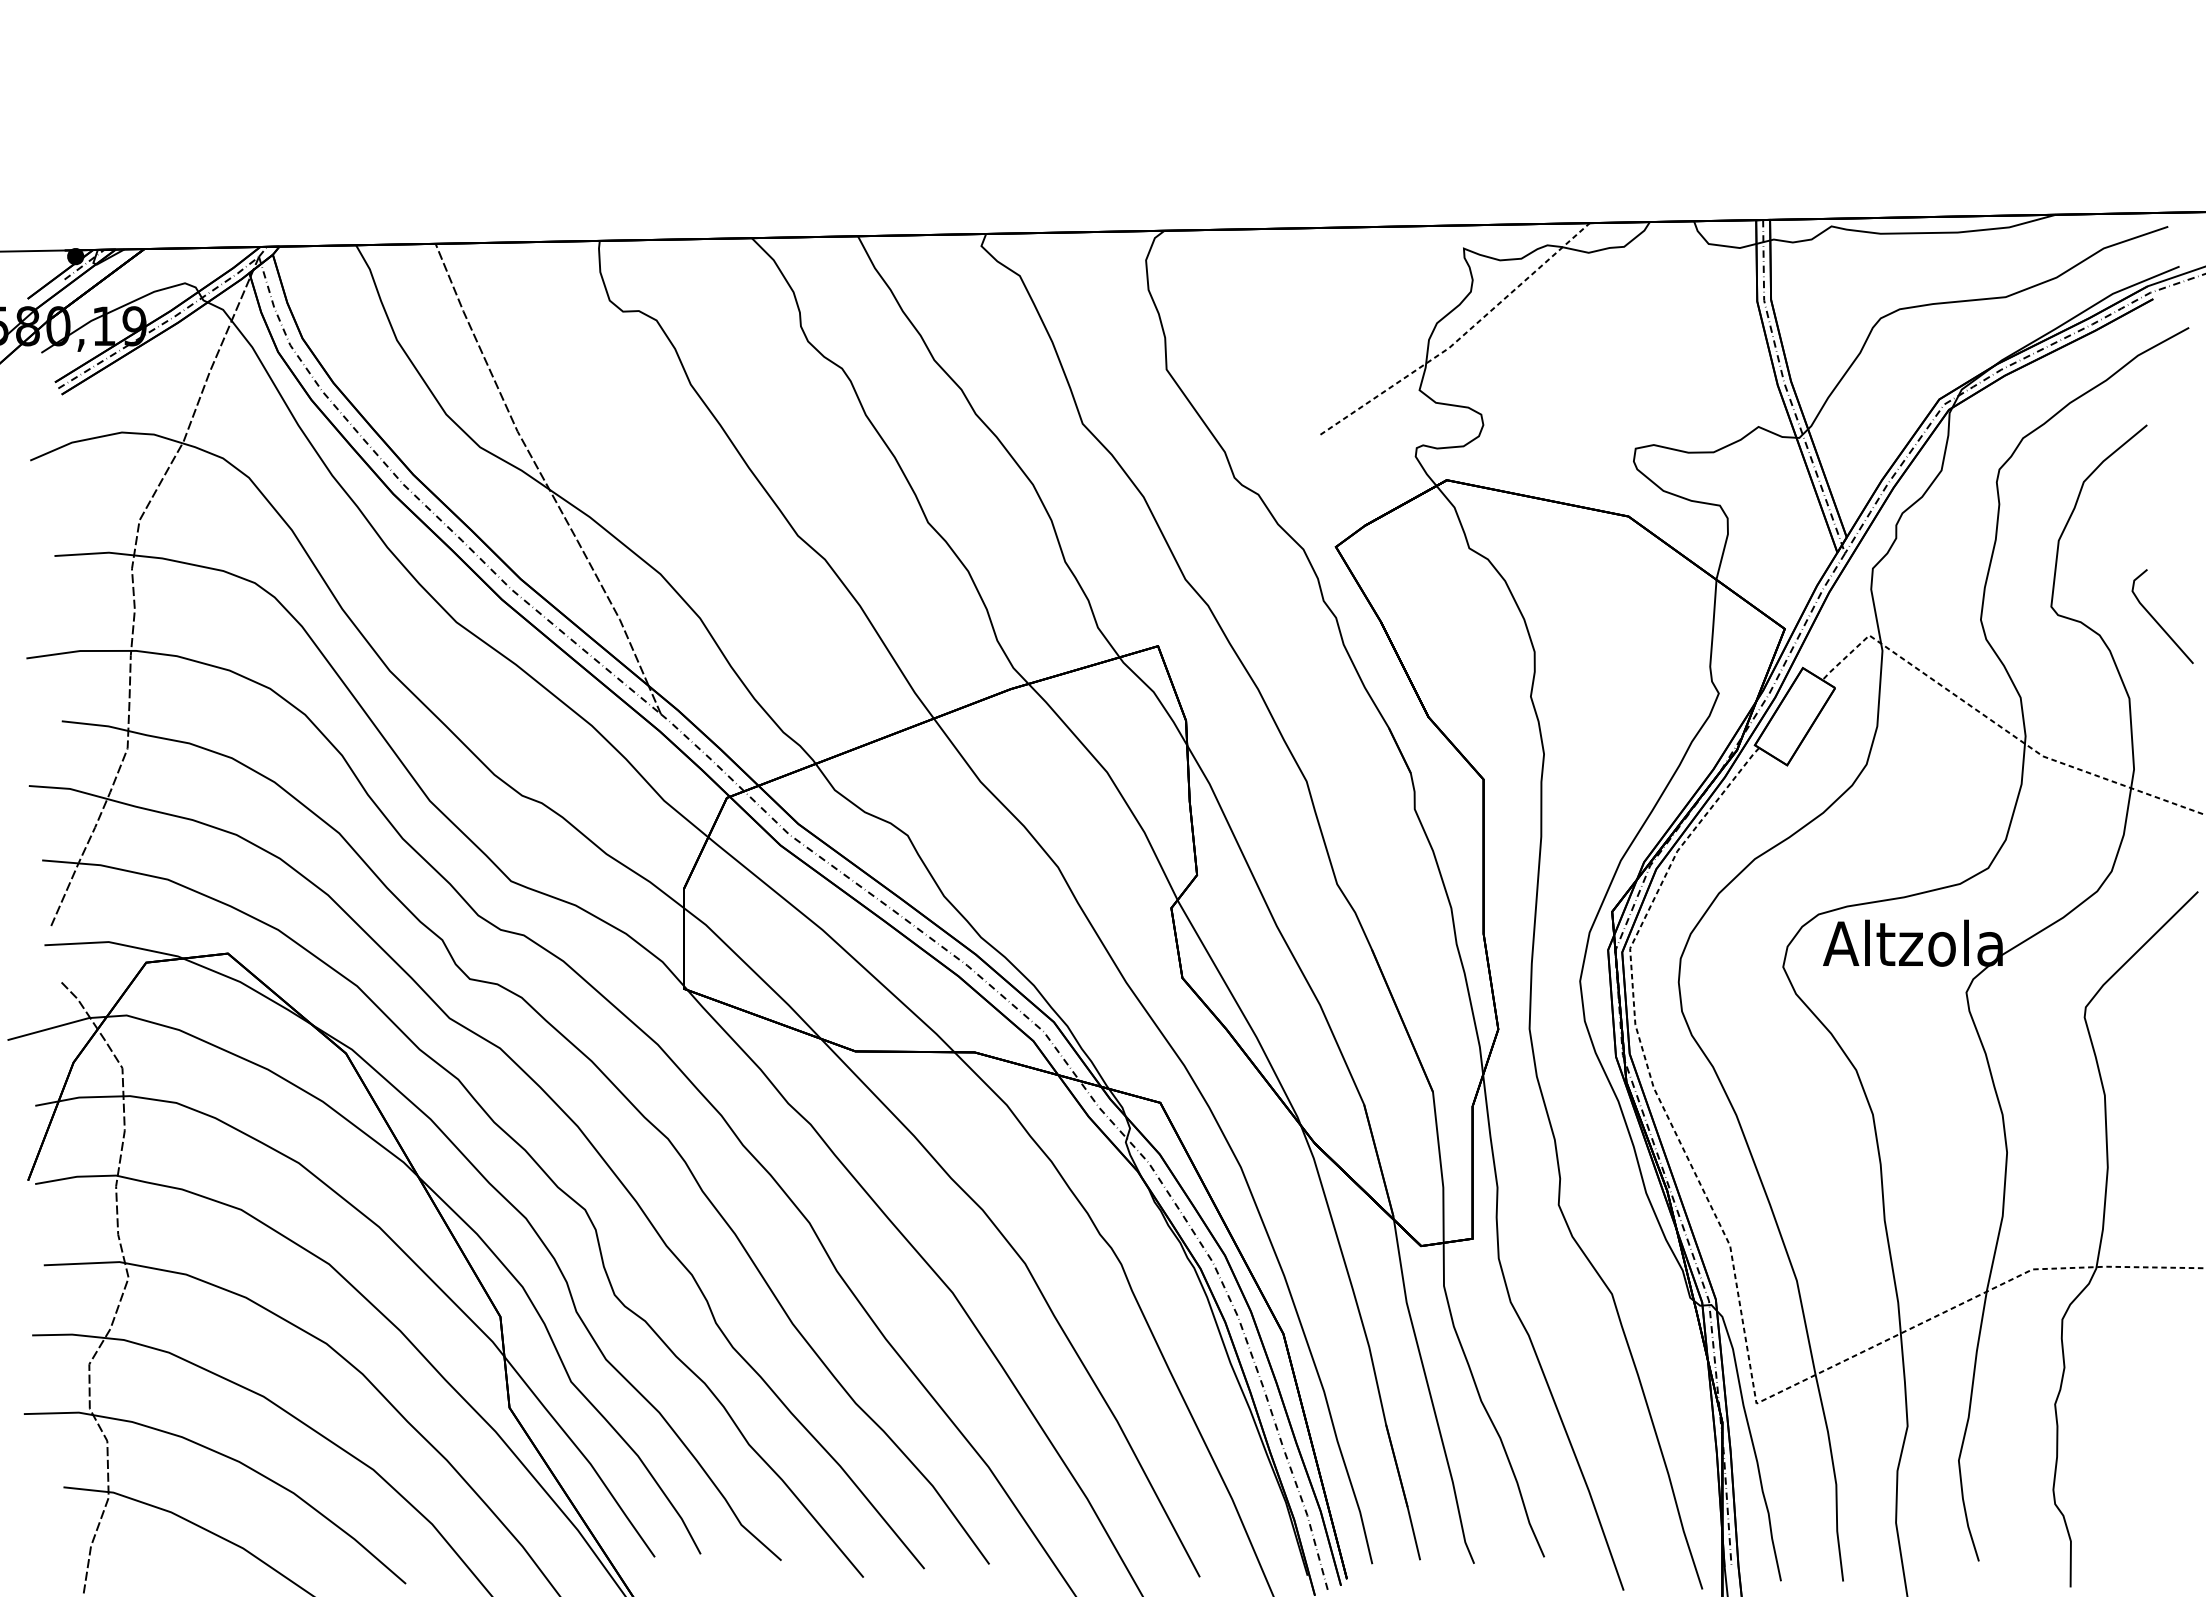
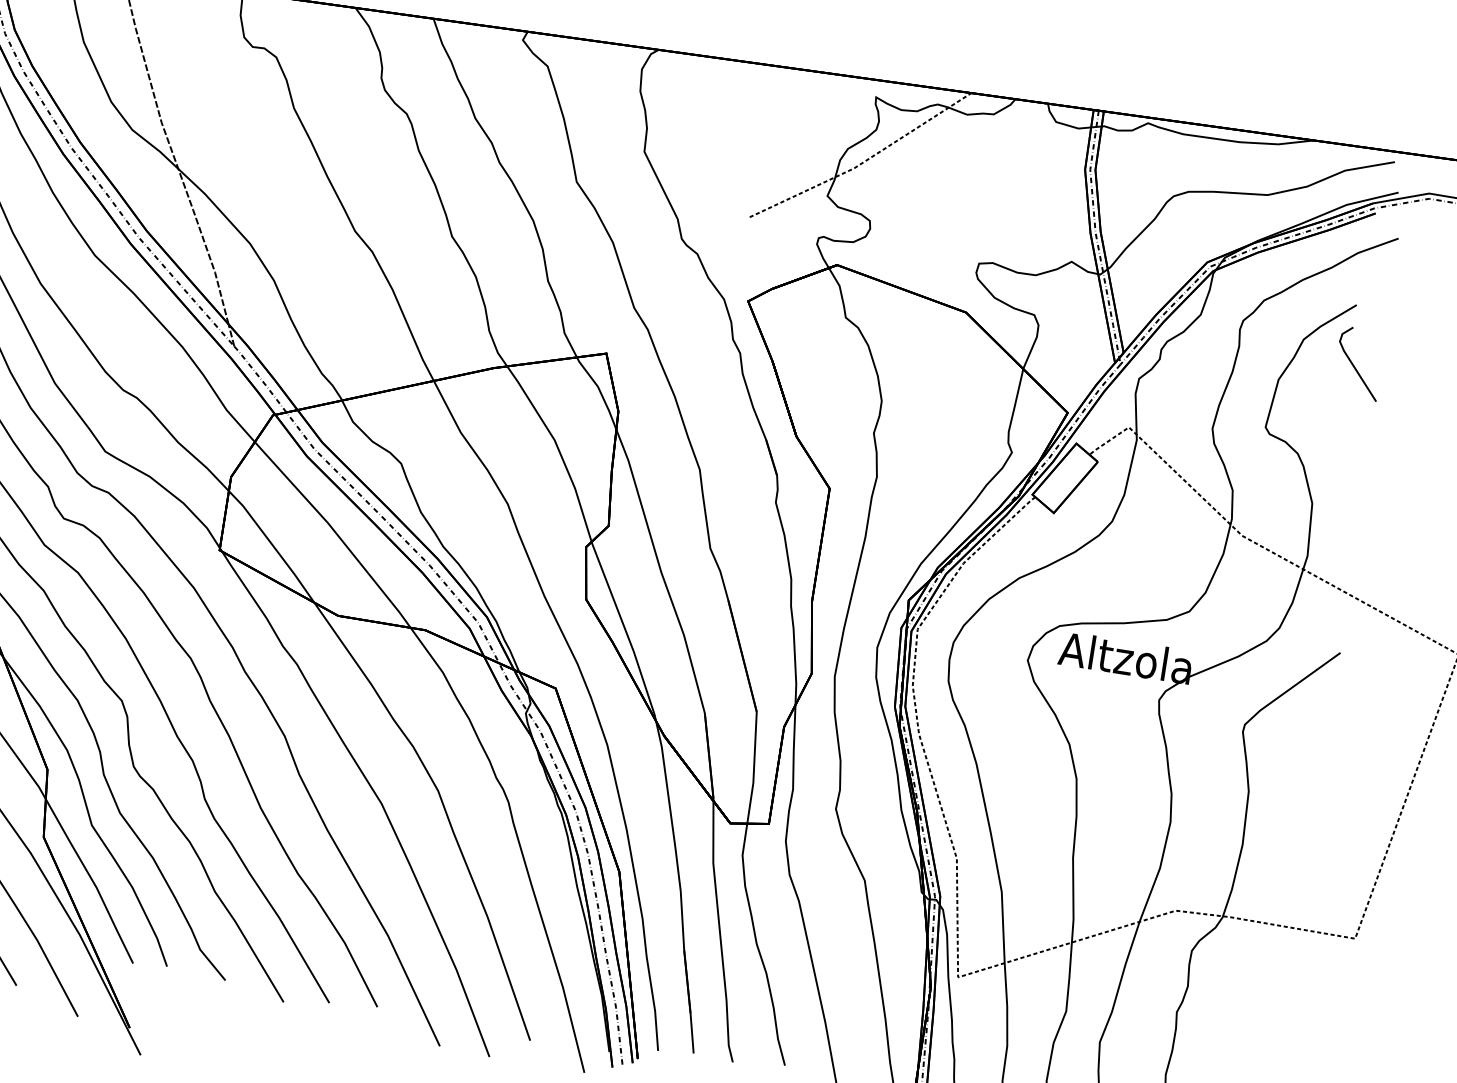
line: (2157, 621) -> (1354, 366), moved

